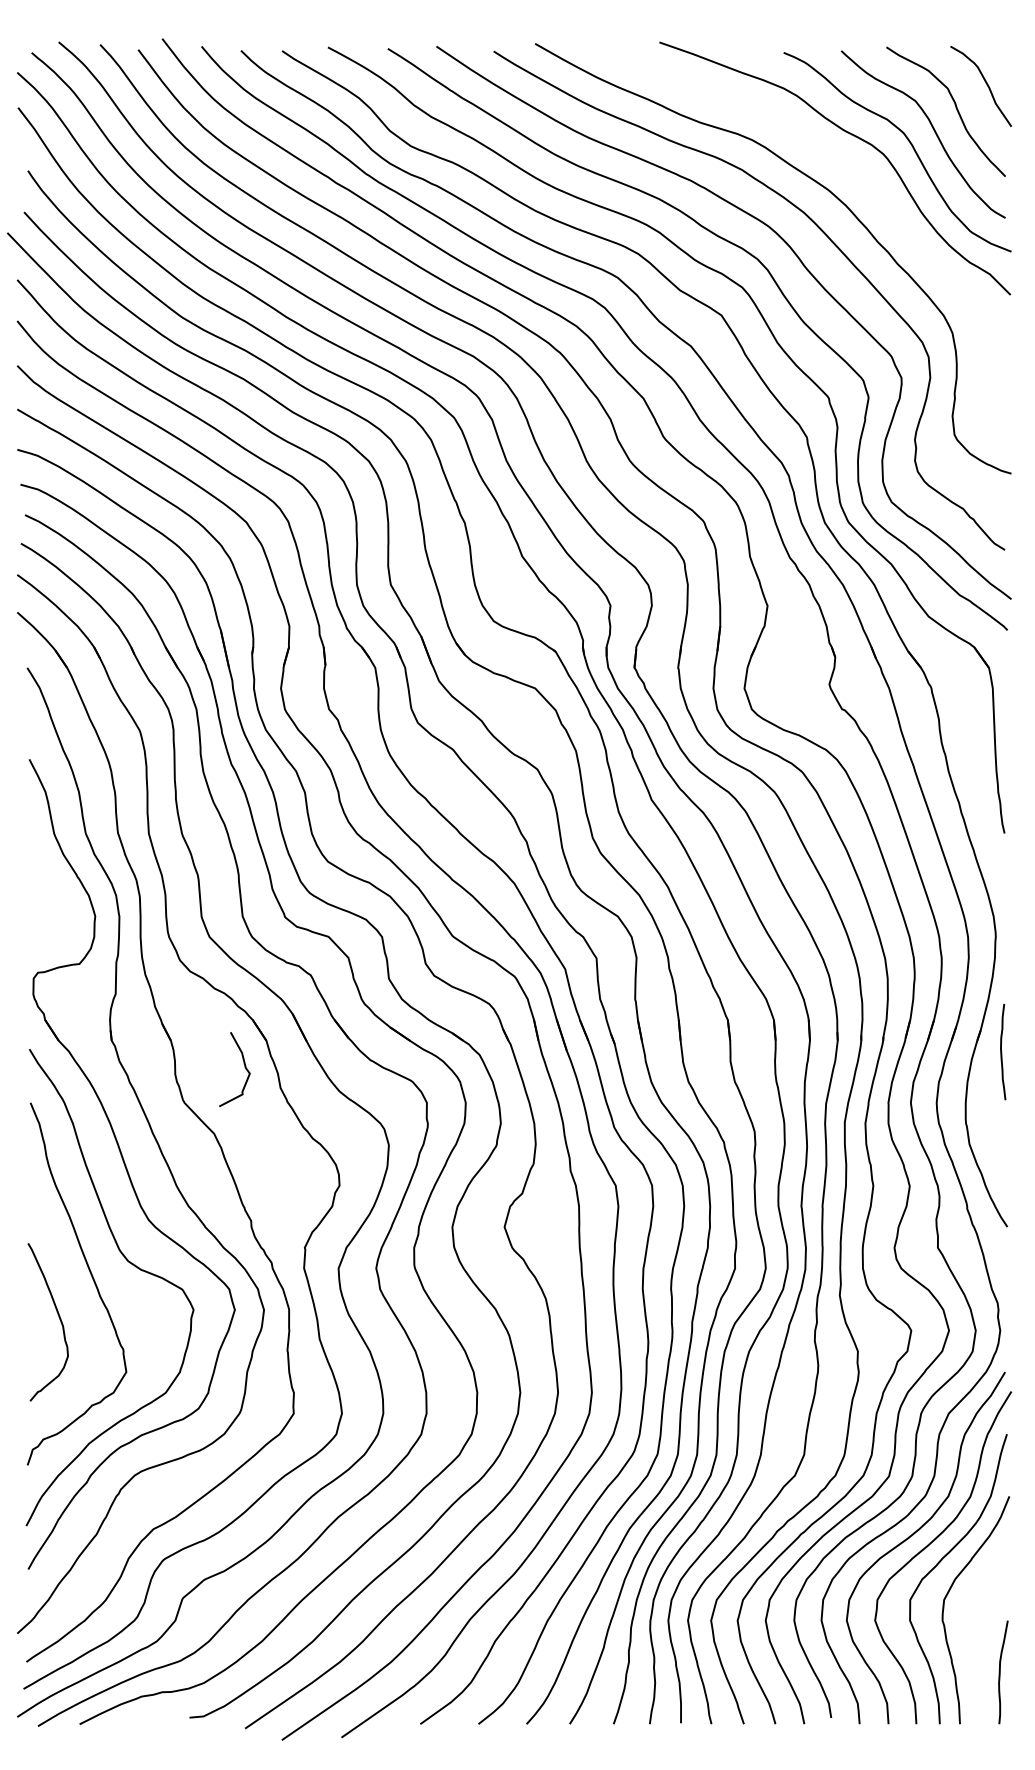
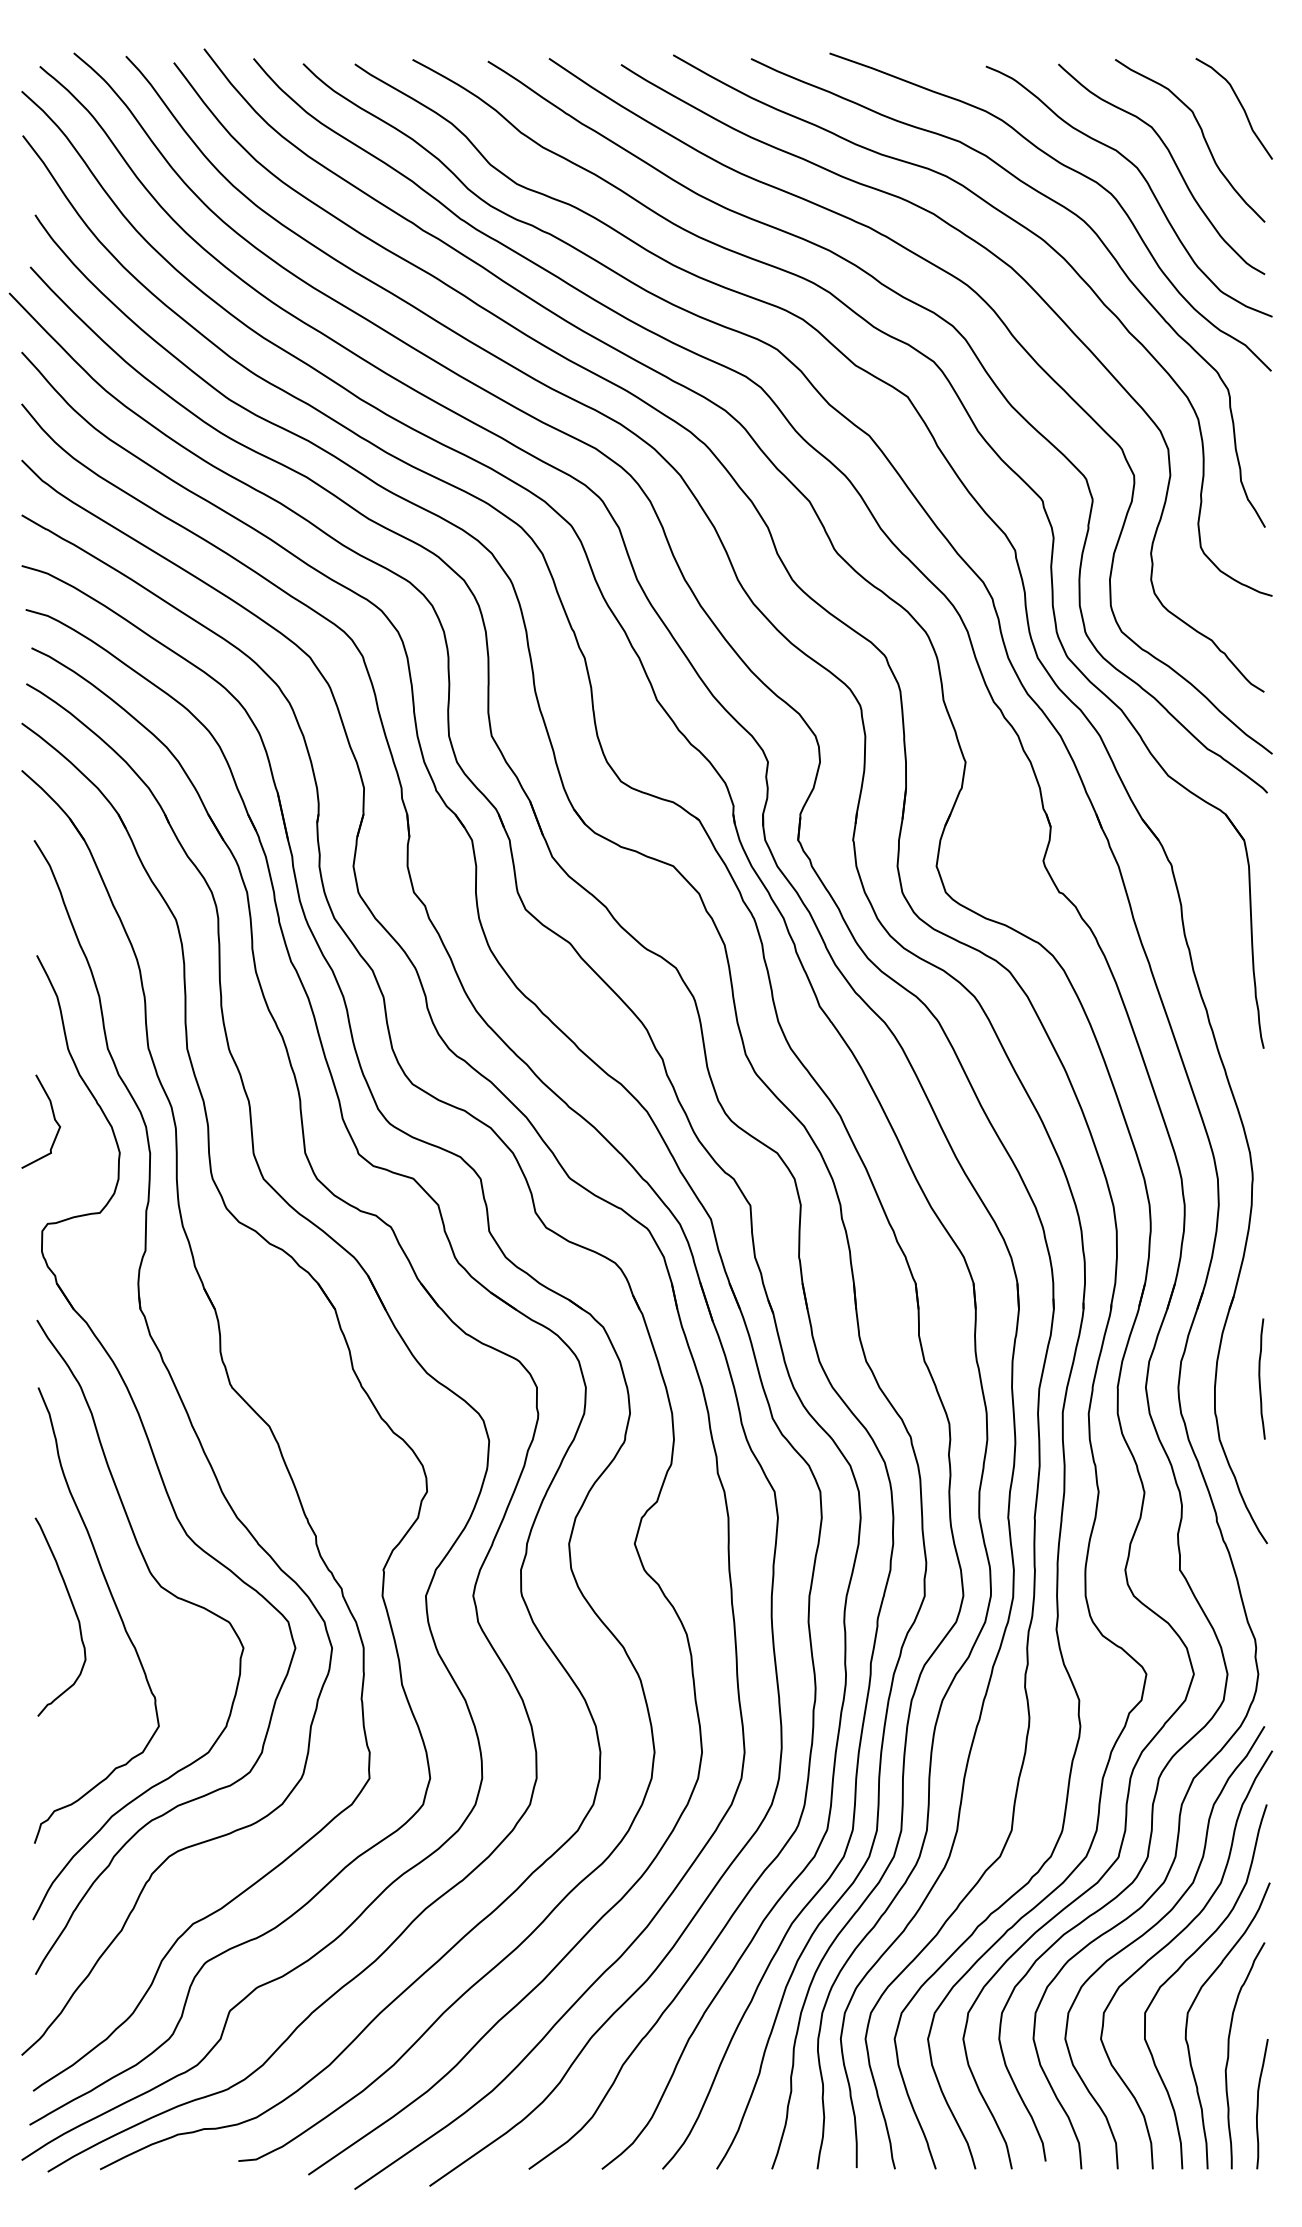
curve: (843, 164) -> (1061, 207), added
curve: (1002, 1052) -> (1261, 1379), moved
curve: (244, 1067) -> (53, 1119), moved
curve: (58, 1317) -> (73, 1611), moved
curve: (977, 1633) -> (1229, 2055), added

